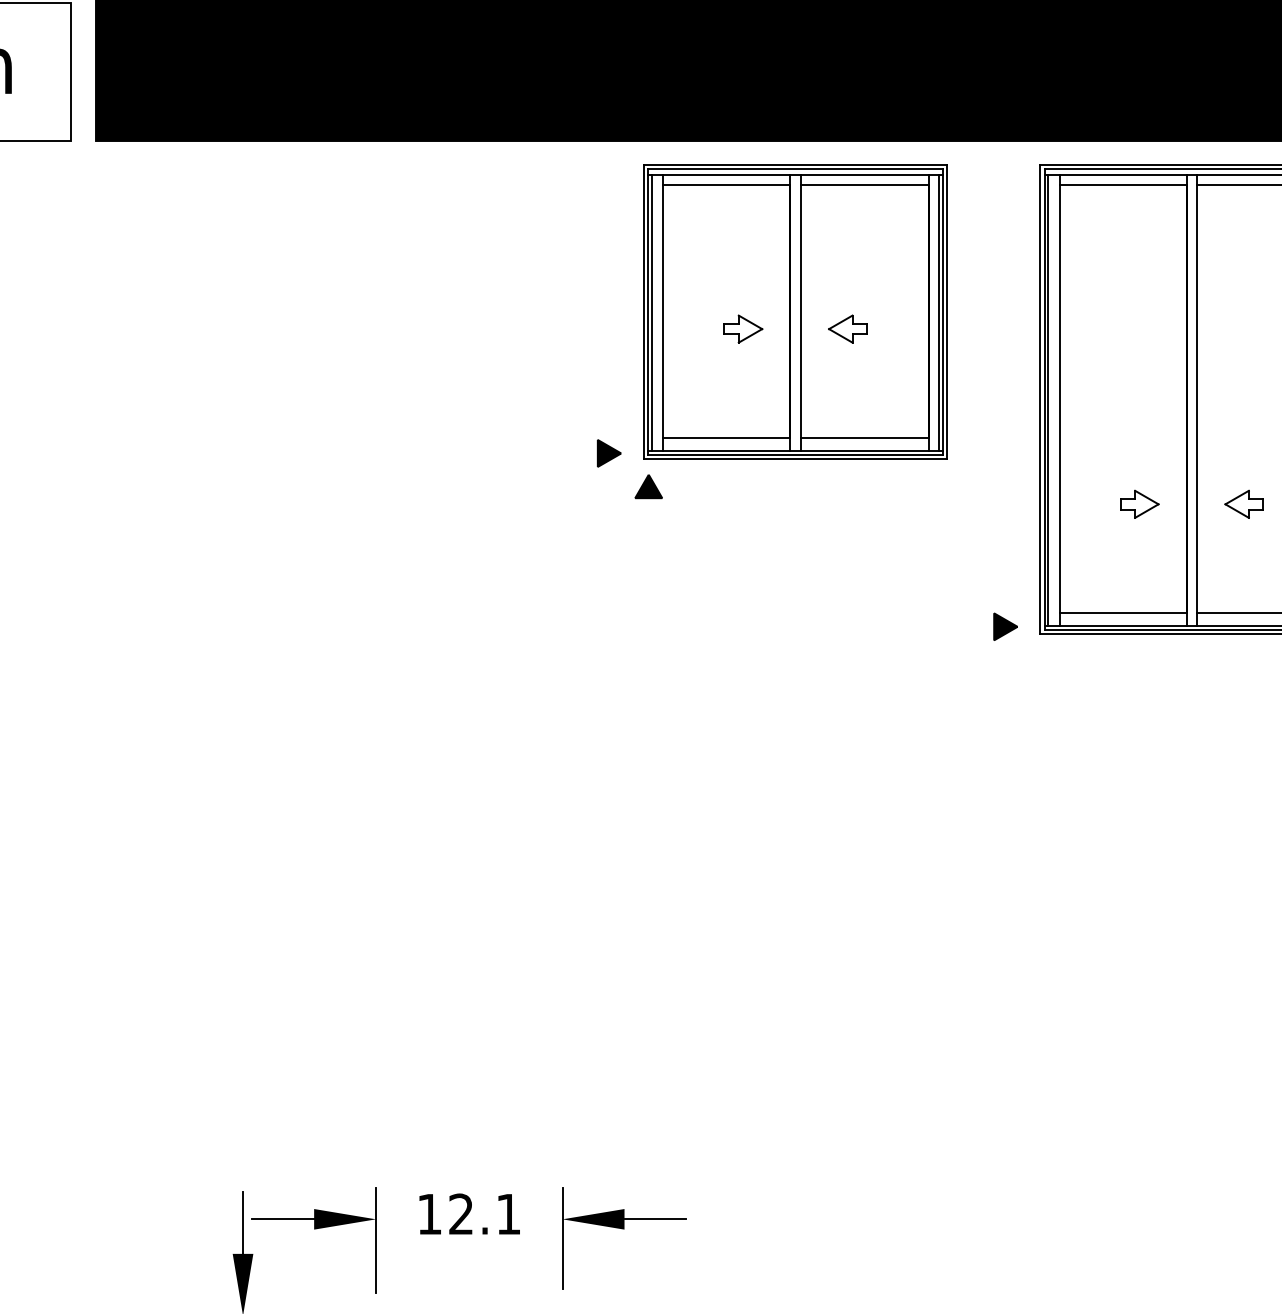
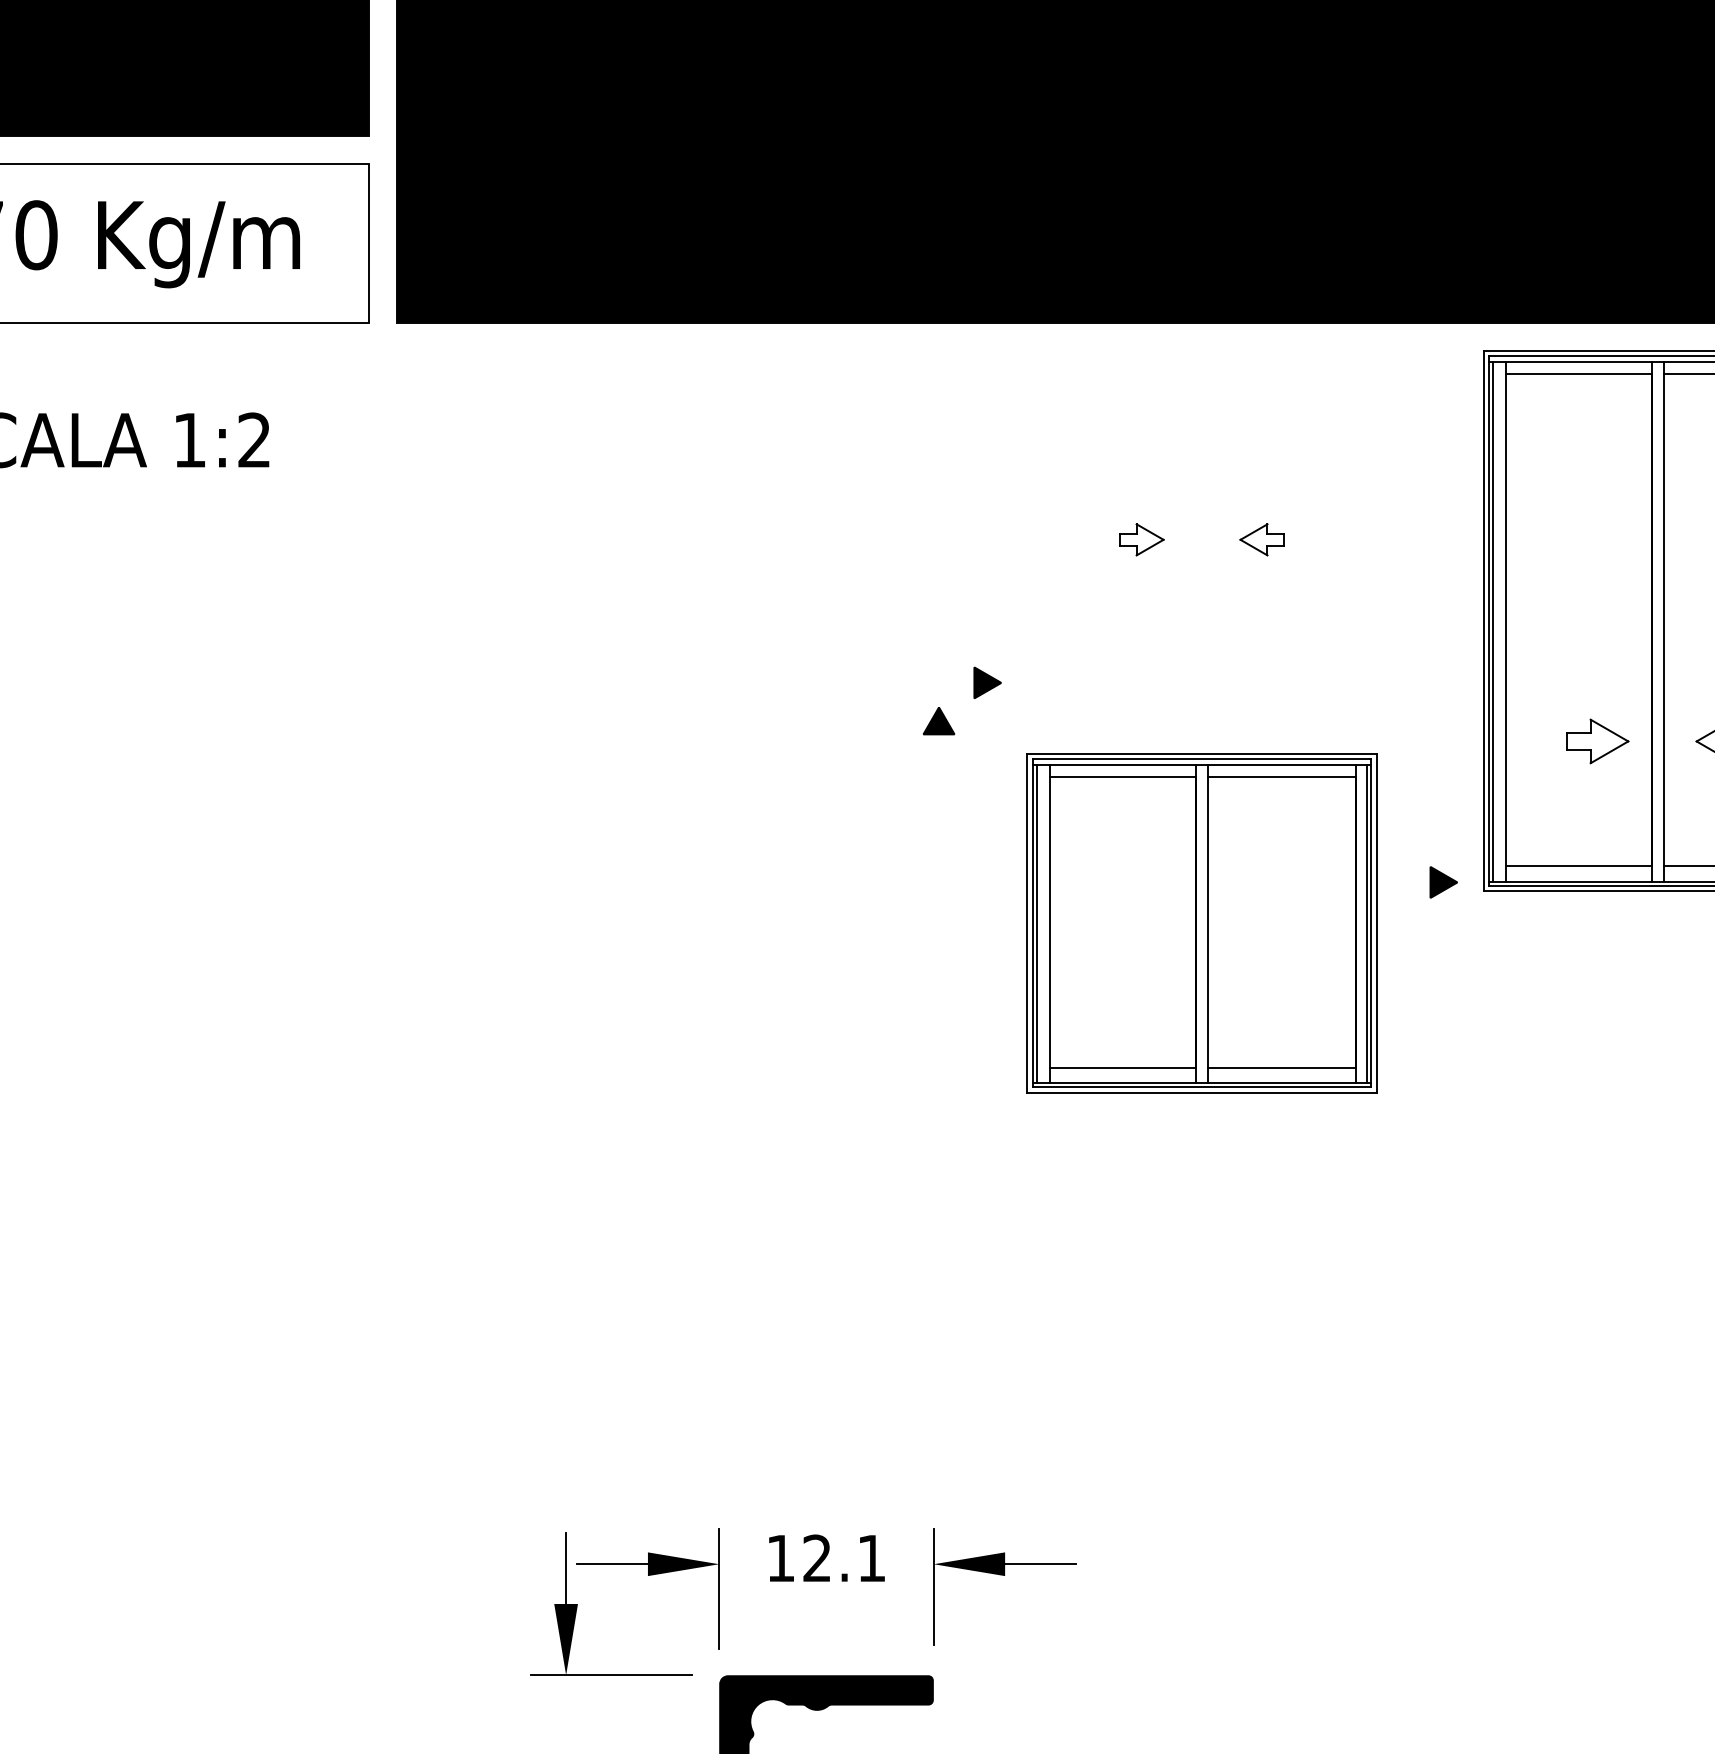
part: (795, 312) -> (1201, 923), moved
part: (648, 486) -> (938, 721), moved
part: (1139, 504) -> (1597, 741), size x1.4

